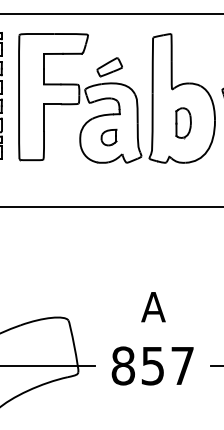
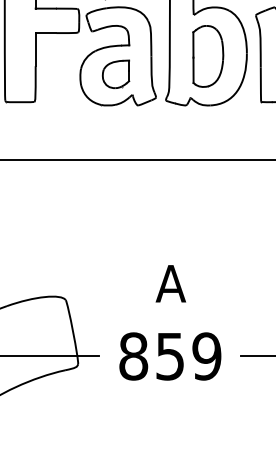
part: (183, 122) -> (207, 55), size x1.67
part: (108, 137) -> (115, 74), size x1.43
text: (182, 365) -> (206, 355), 857 -> 859

